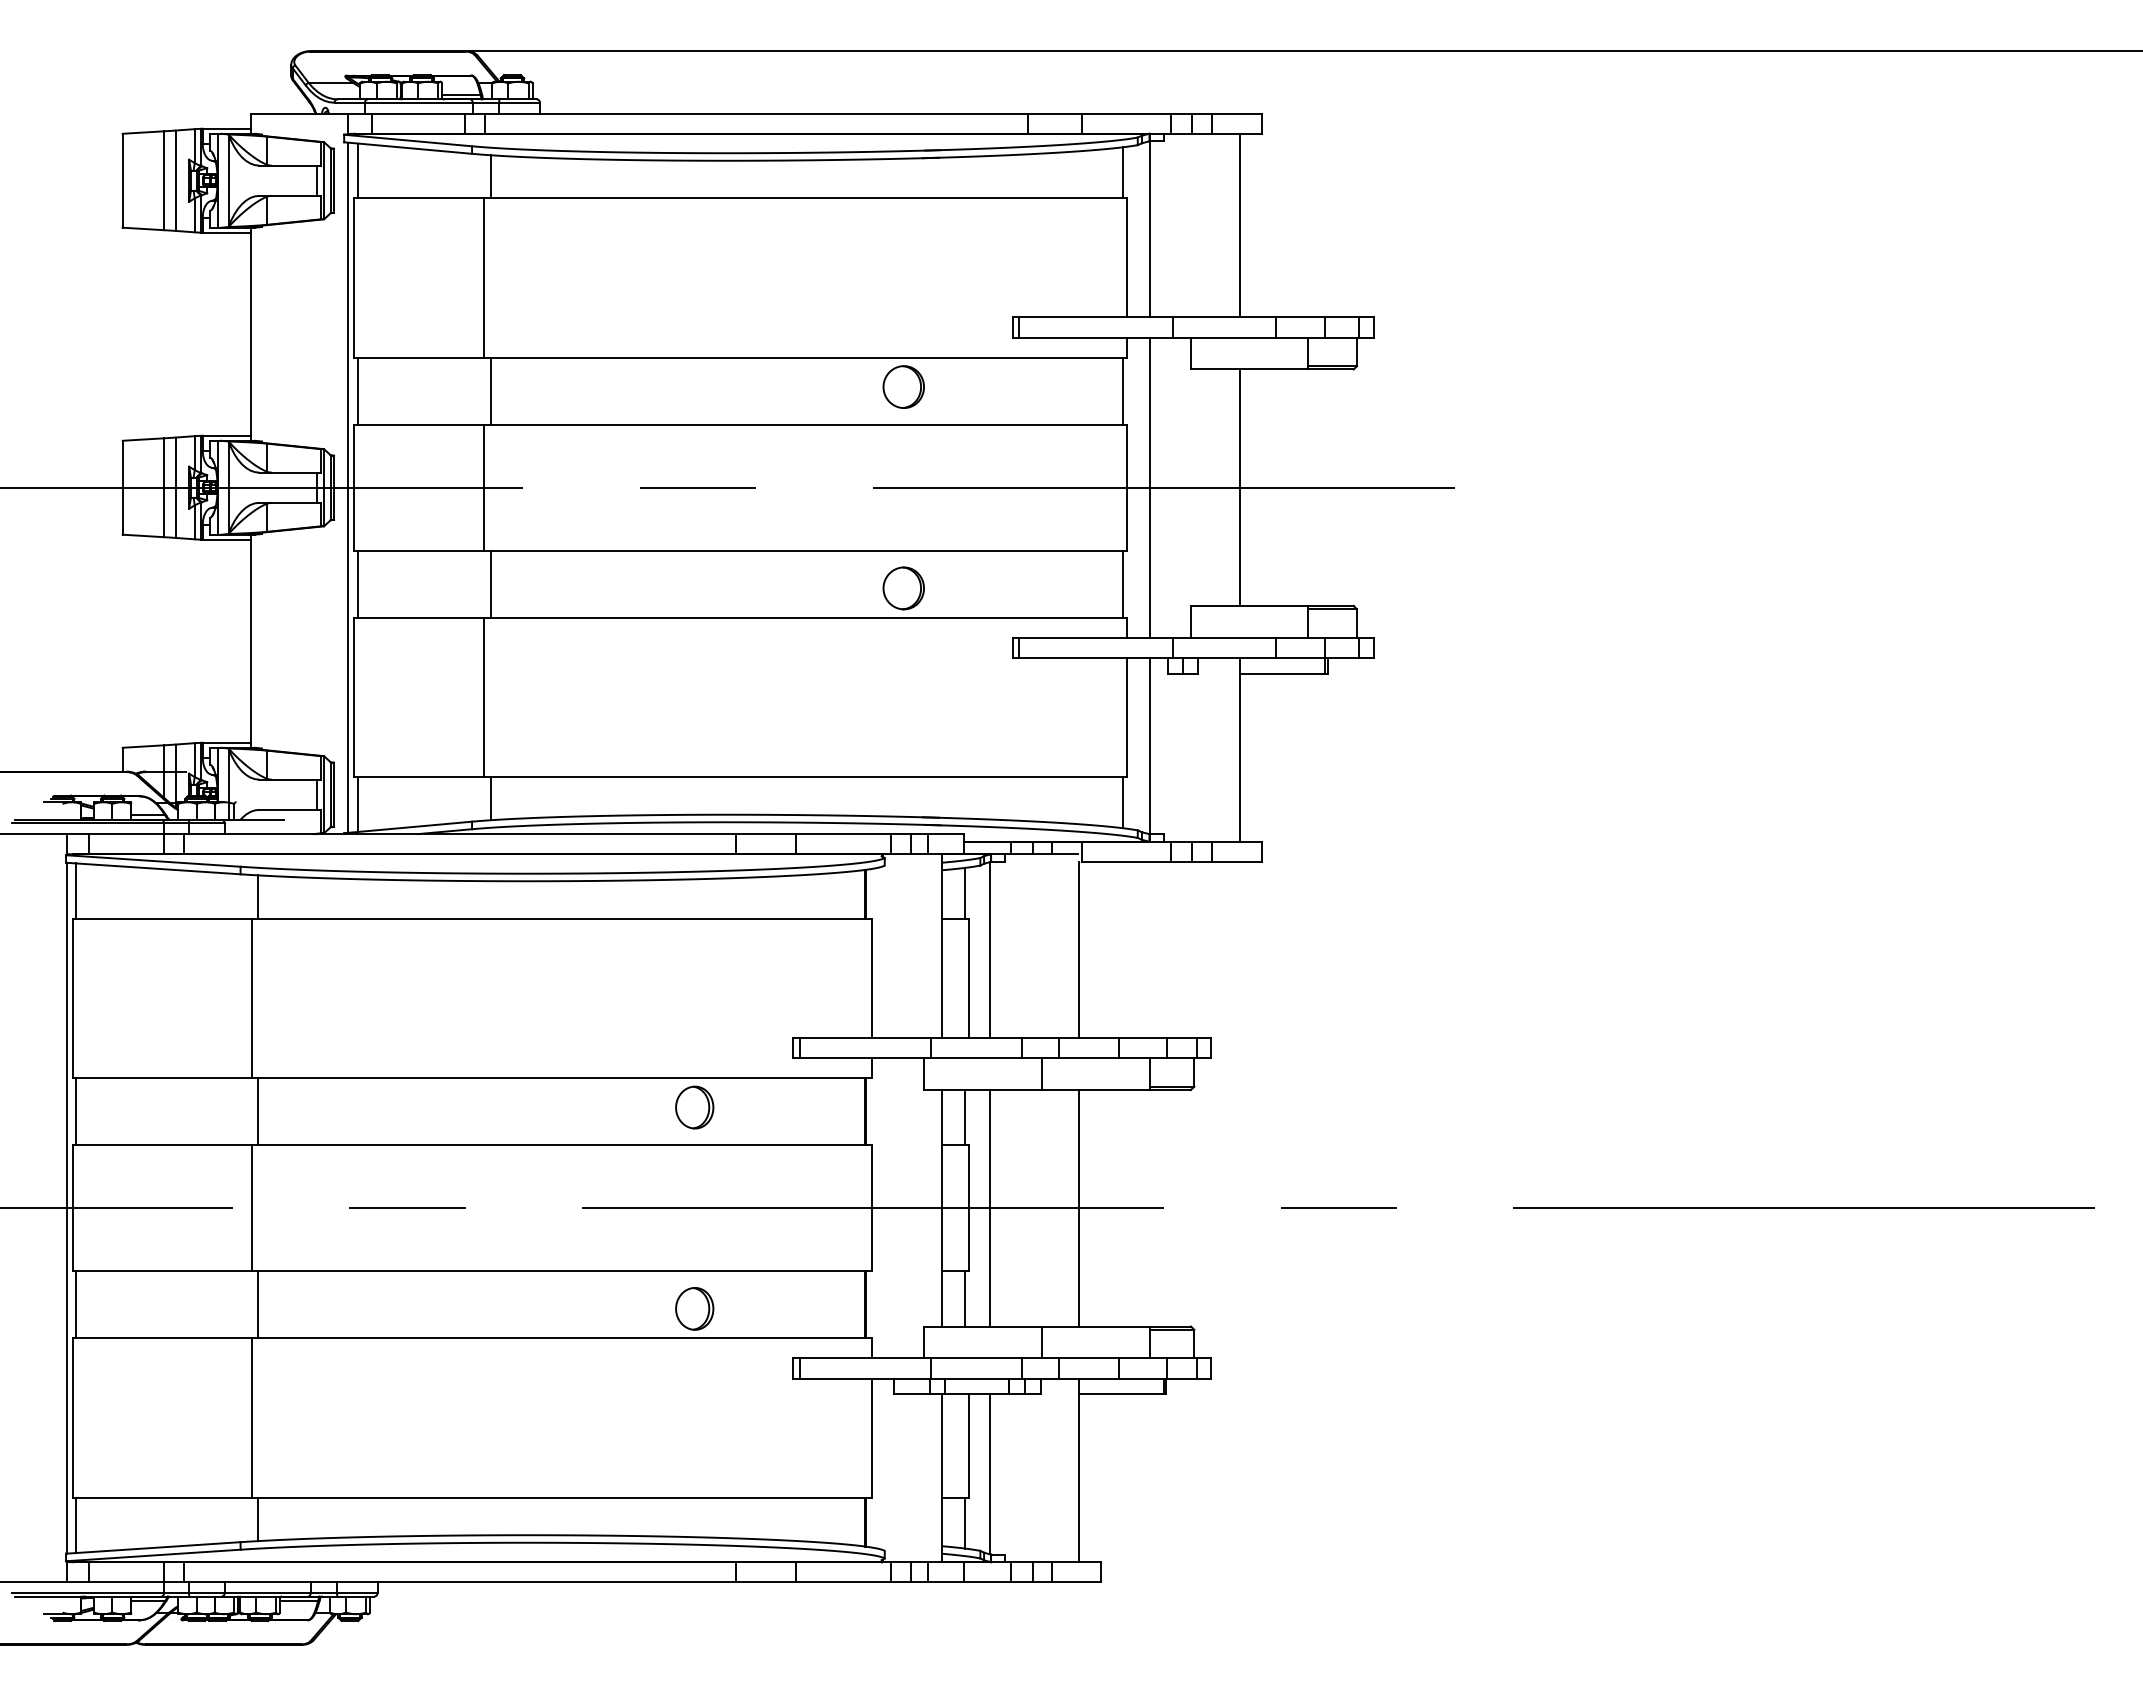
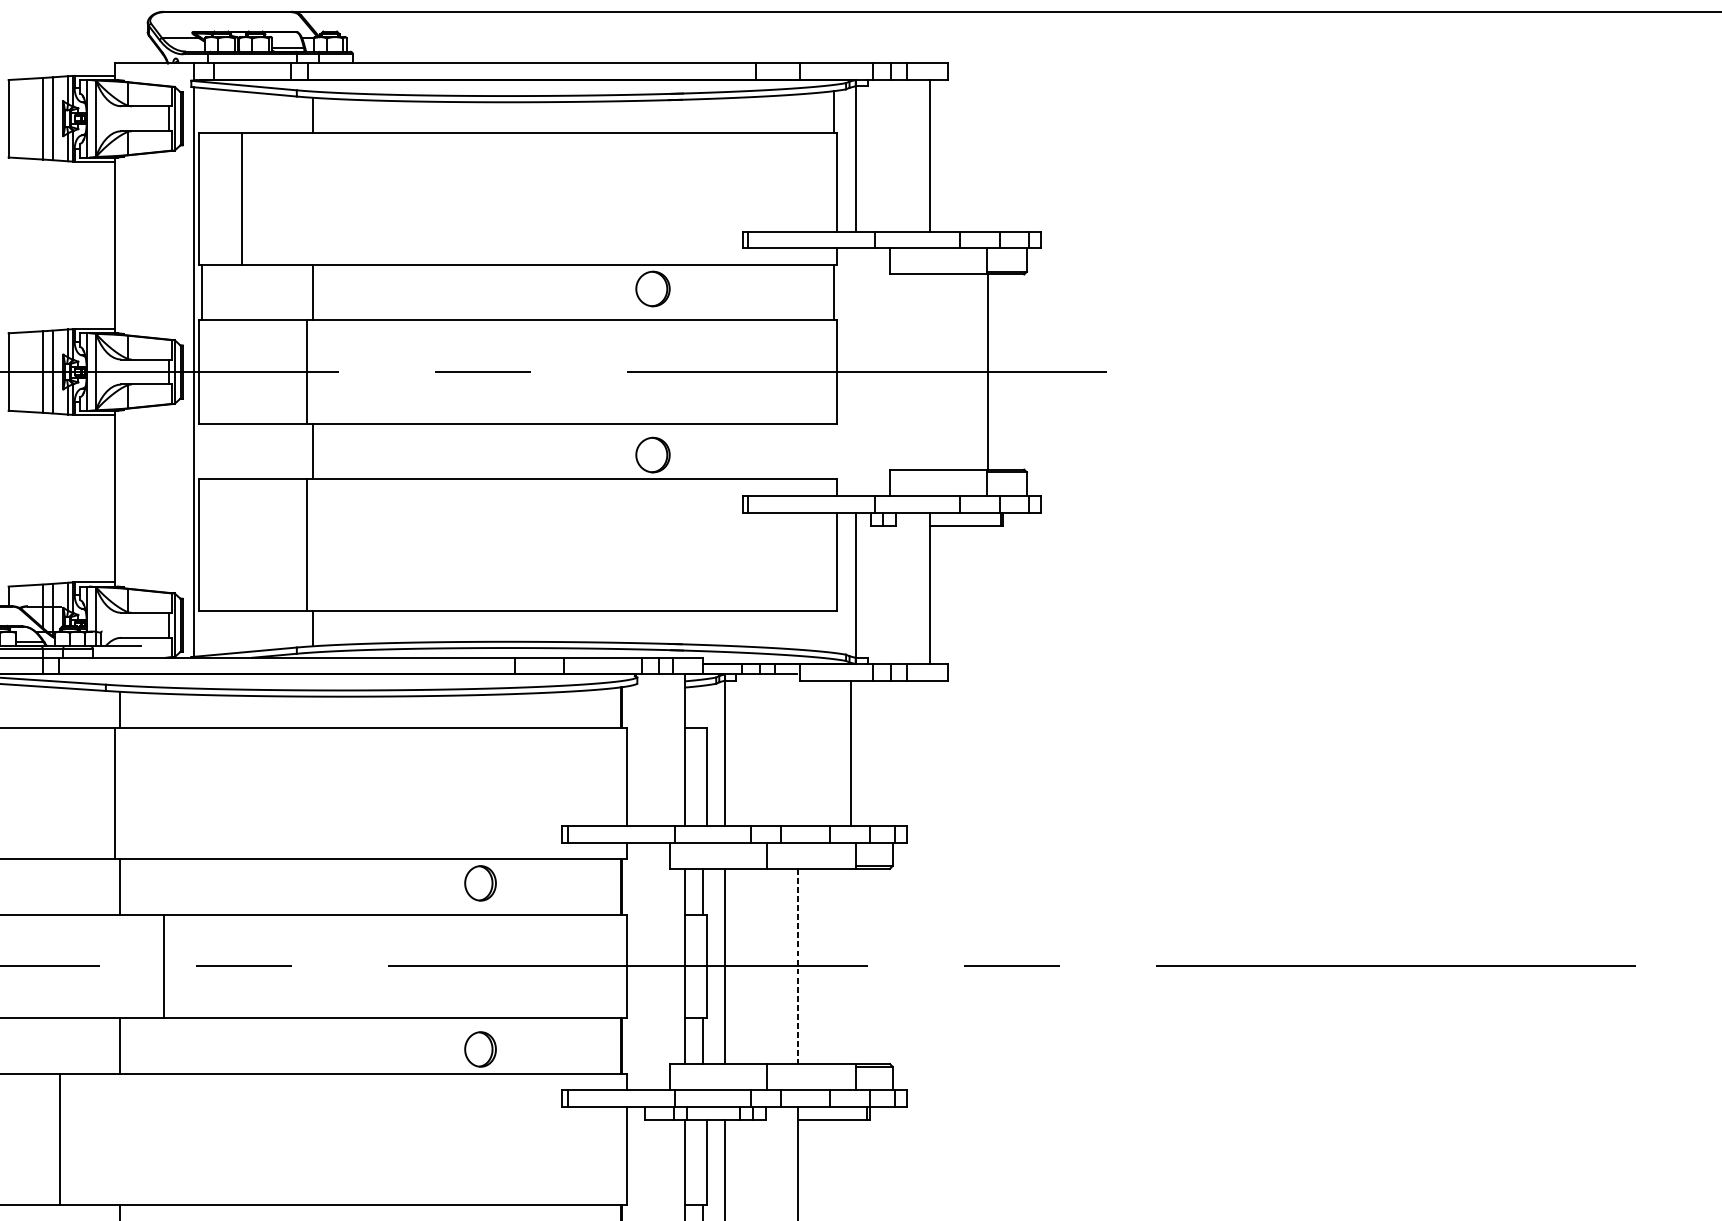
line: (357, 170) -> (202, 110), removed
line: (484, 277) -> (241, 198), moved
line: (1150, 487) -> (856, 371), removed
line: (1239, 487) -> (987, 371), moved
line: (357, 583) -> (202, 451), removed
line: (1122, 583) -> (833, 451), removed
line: (1122, 802) -> (833, 631), removed
line: (357, 804) -> (202, 633), removed
line: (964, 892) -> (703, 705), removed
line: (1079, 949) -> (850, 752), moved
line: (251, 1208) -> (163, 966), moved
line: (1079, 1208) -> (798, 966), solid -> dashed
line: (251, 1417) -> (59, 1139), moved

